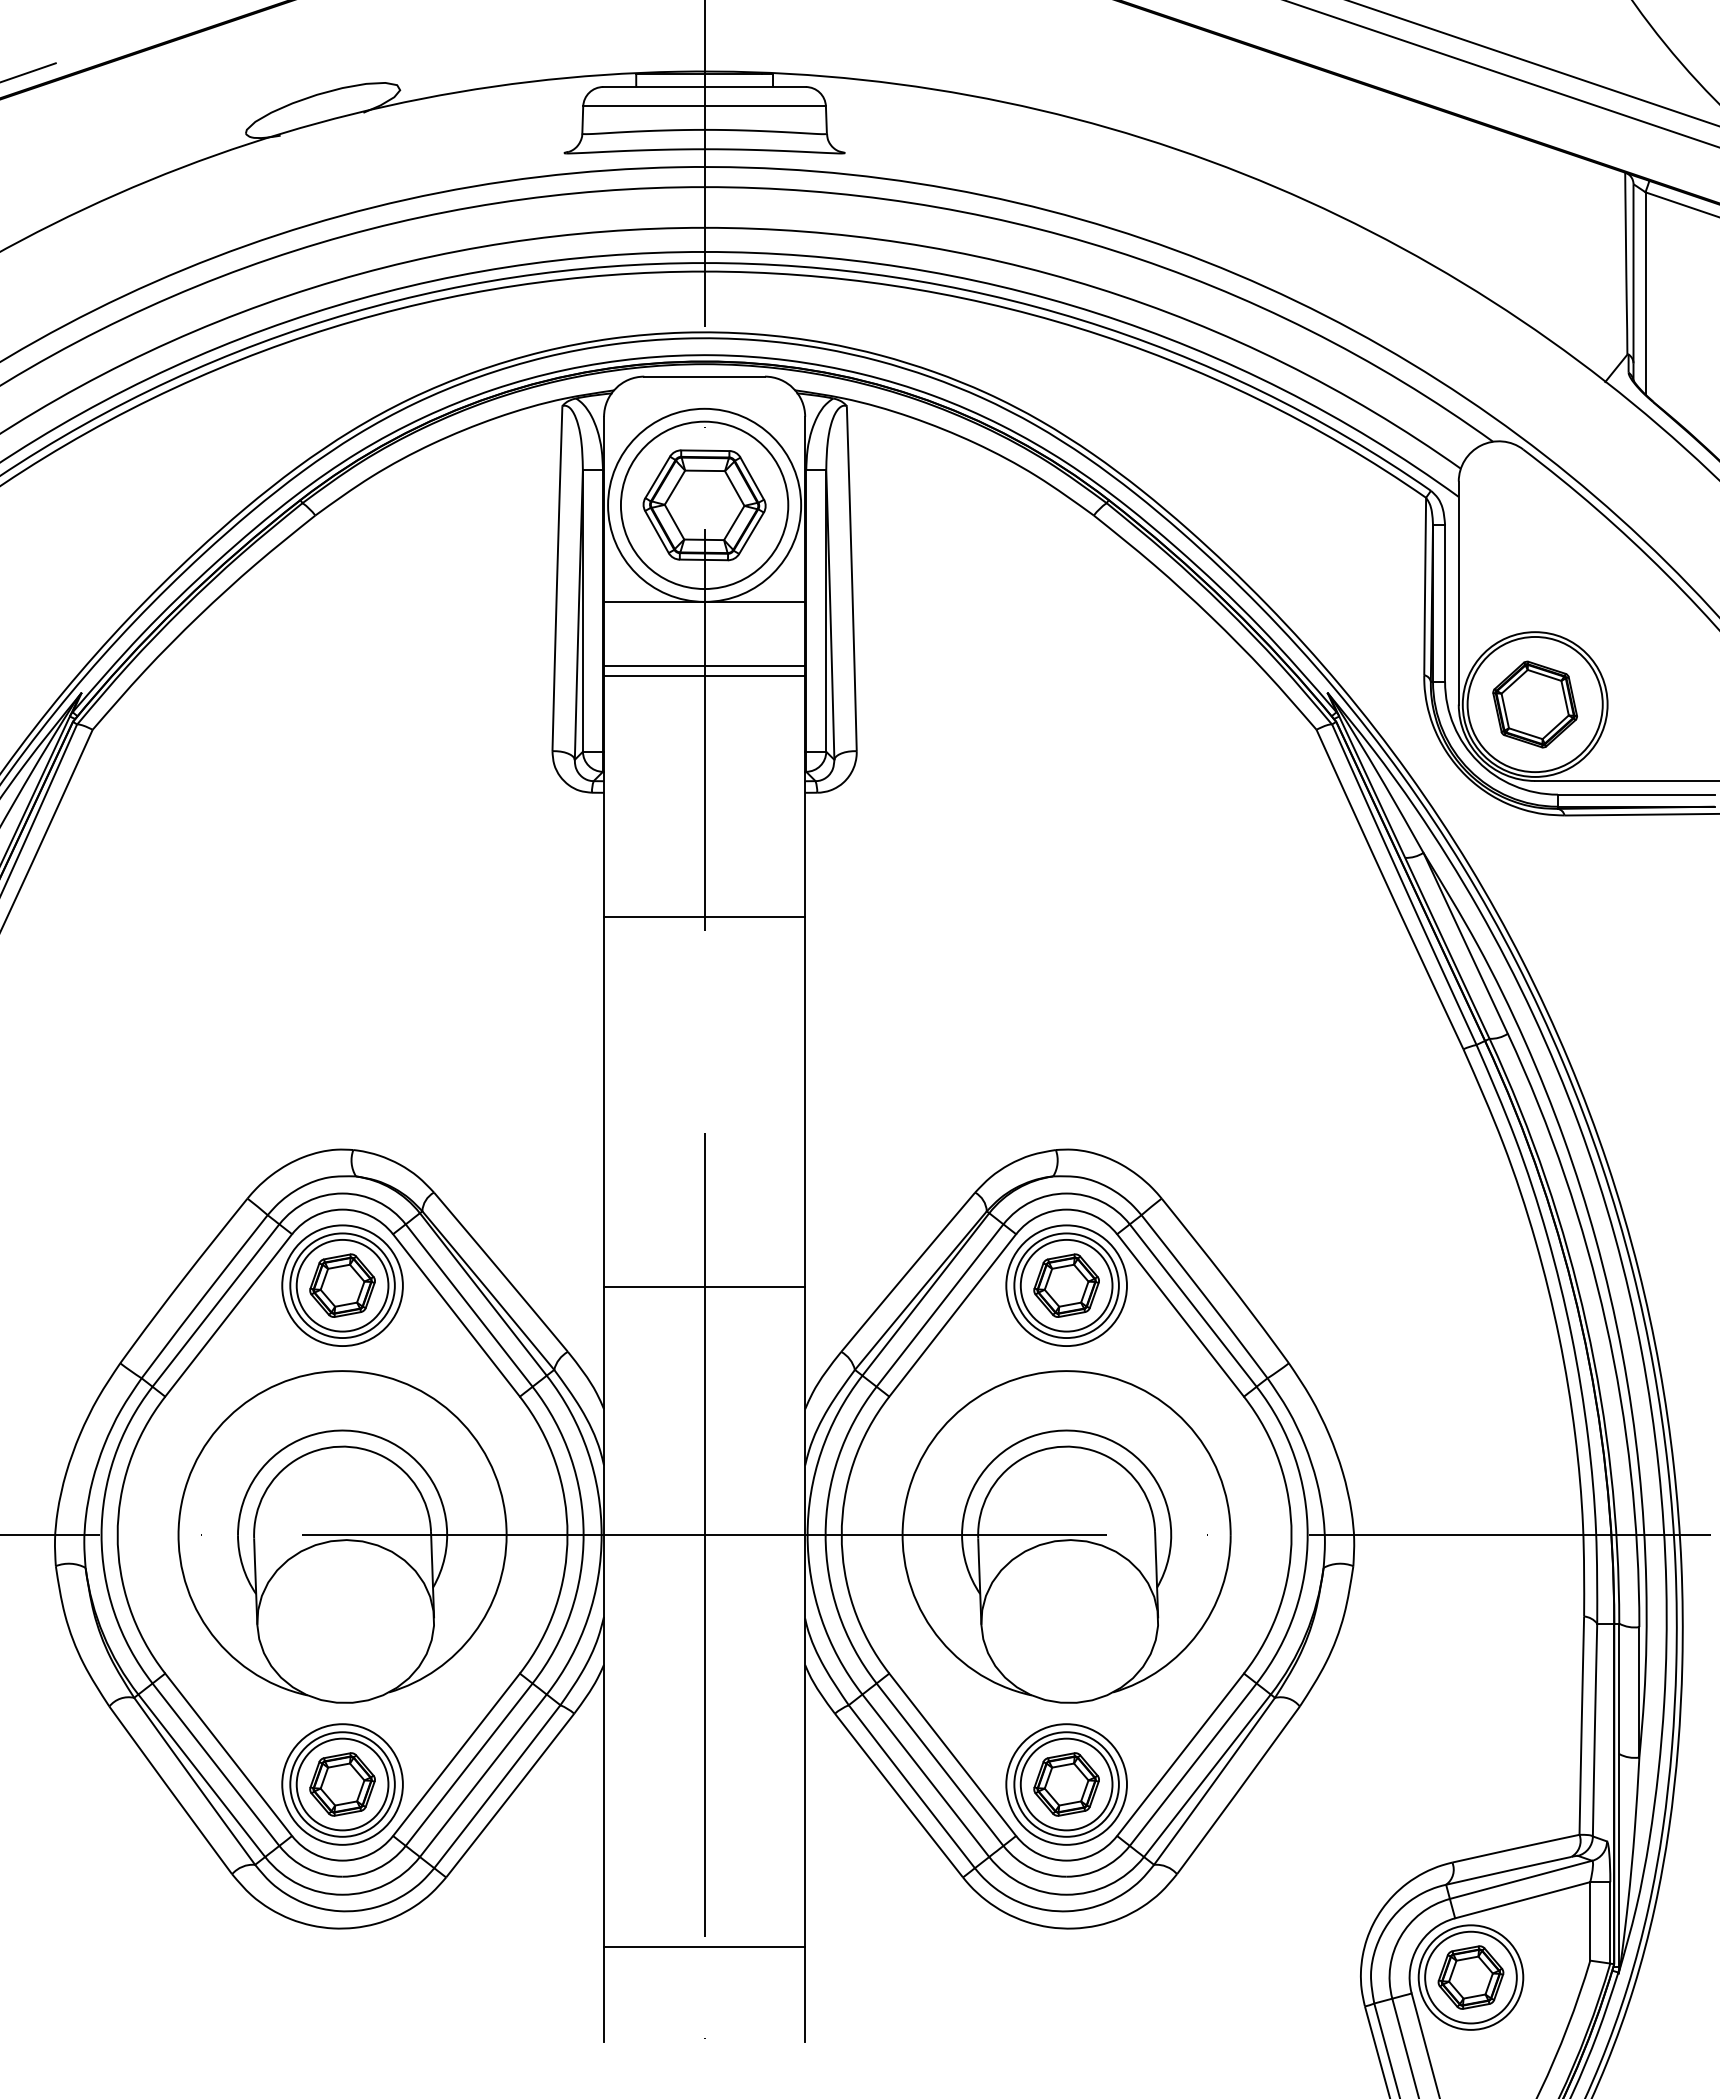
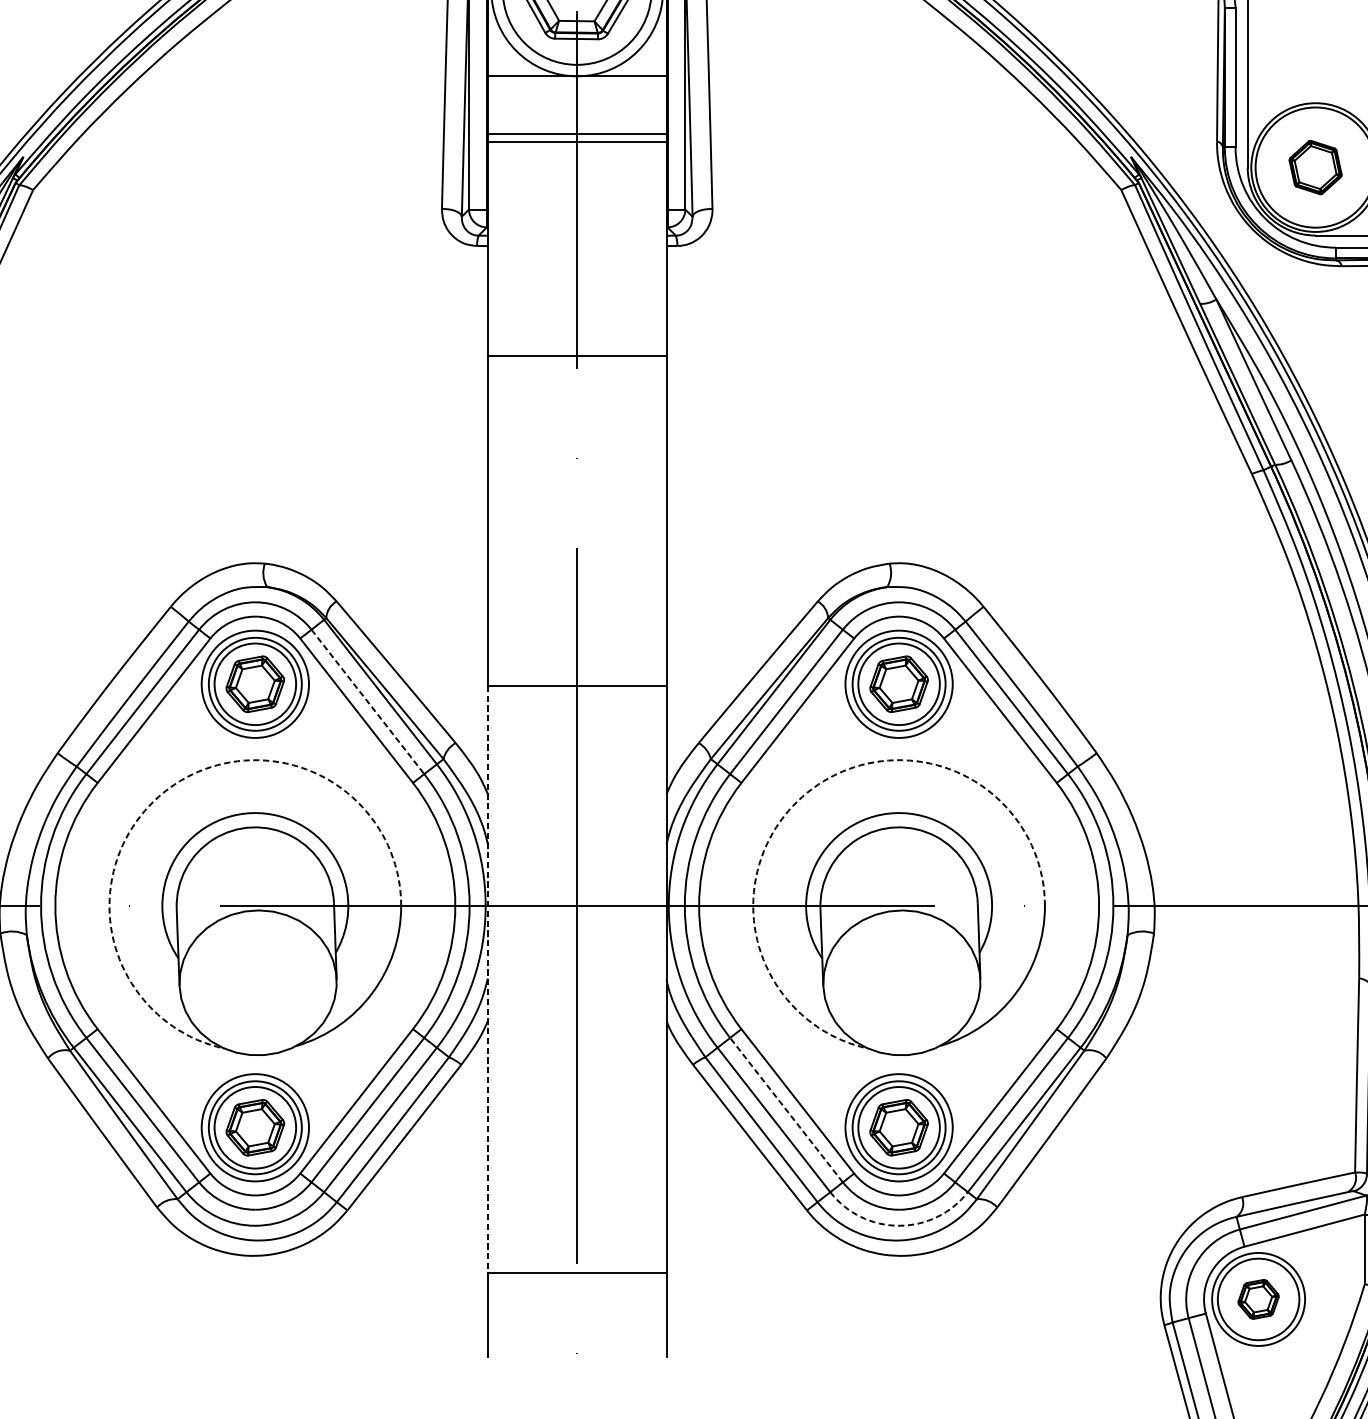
part: (1534, 704) -> (1315, 167), size x0.7
line: (469, 1305) -> (368, 701), solid -> dashed
arc: (239, 1407) -> (163, 792), solid -> dashed
arc: (963, 1407) -> (807, 792), solid -> dashed
line: (604, 1617) -> (488, 979), solid -> dashed
line: (939, 1764) -> (786, 1109), solid -> dashed
arc: (1066, 1894) -> (898, 1225), solid -> dashed
part: (1470, 1977) -> (1258, 1299), size x0.7

